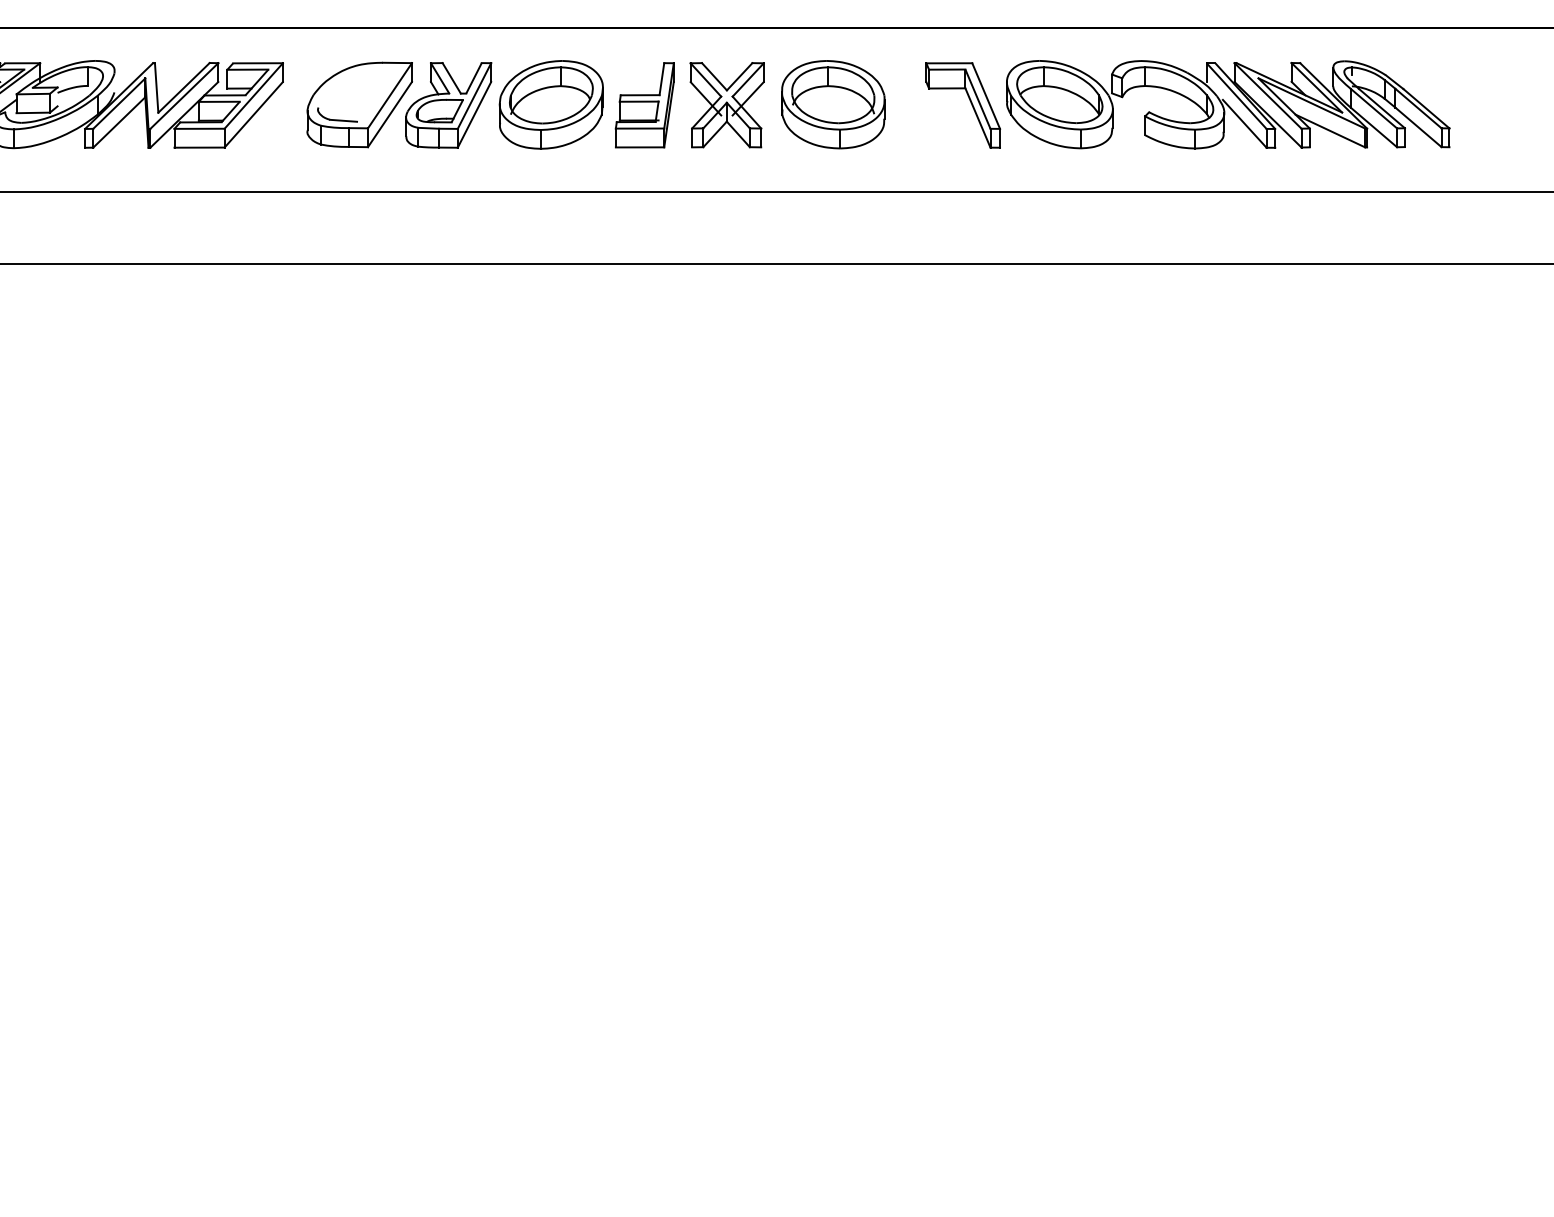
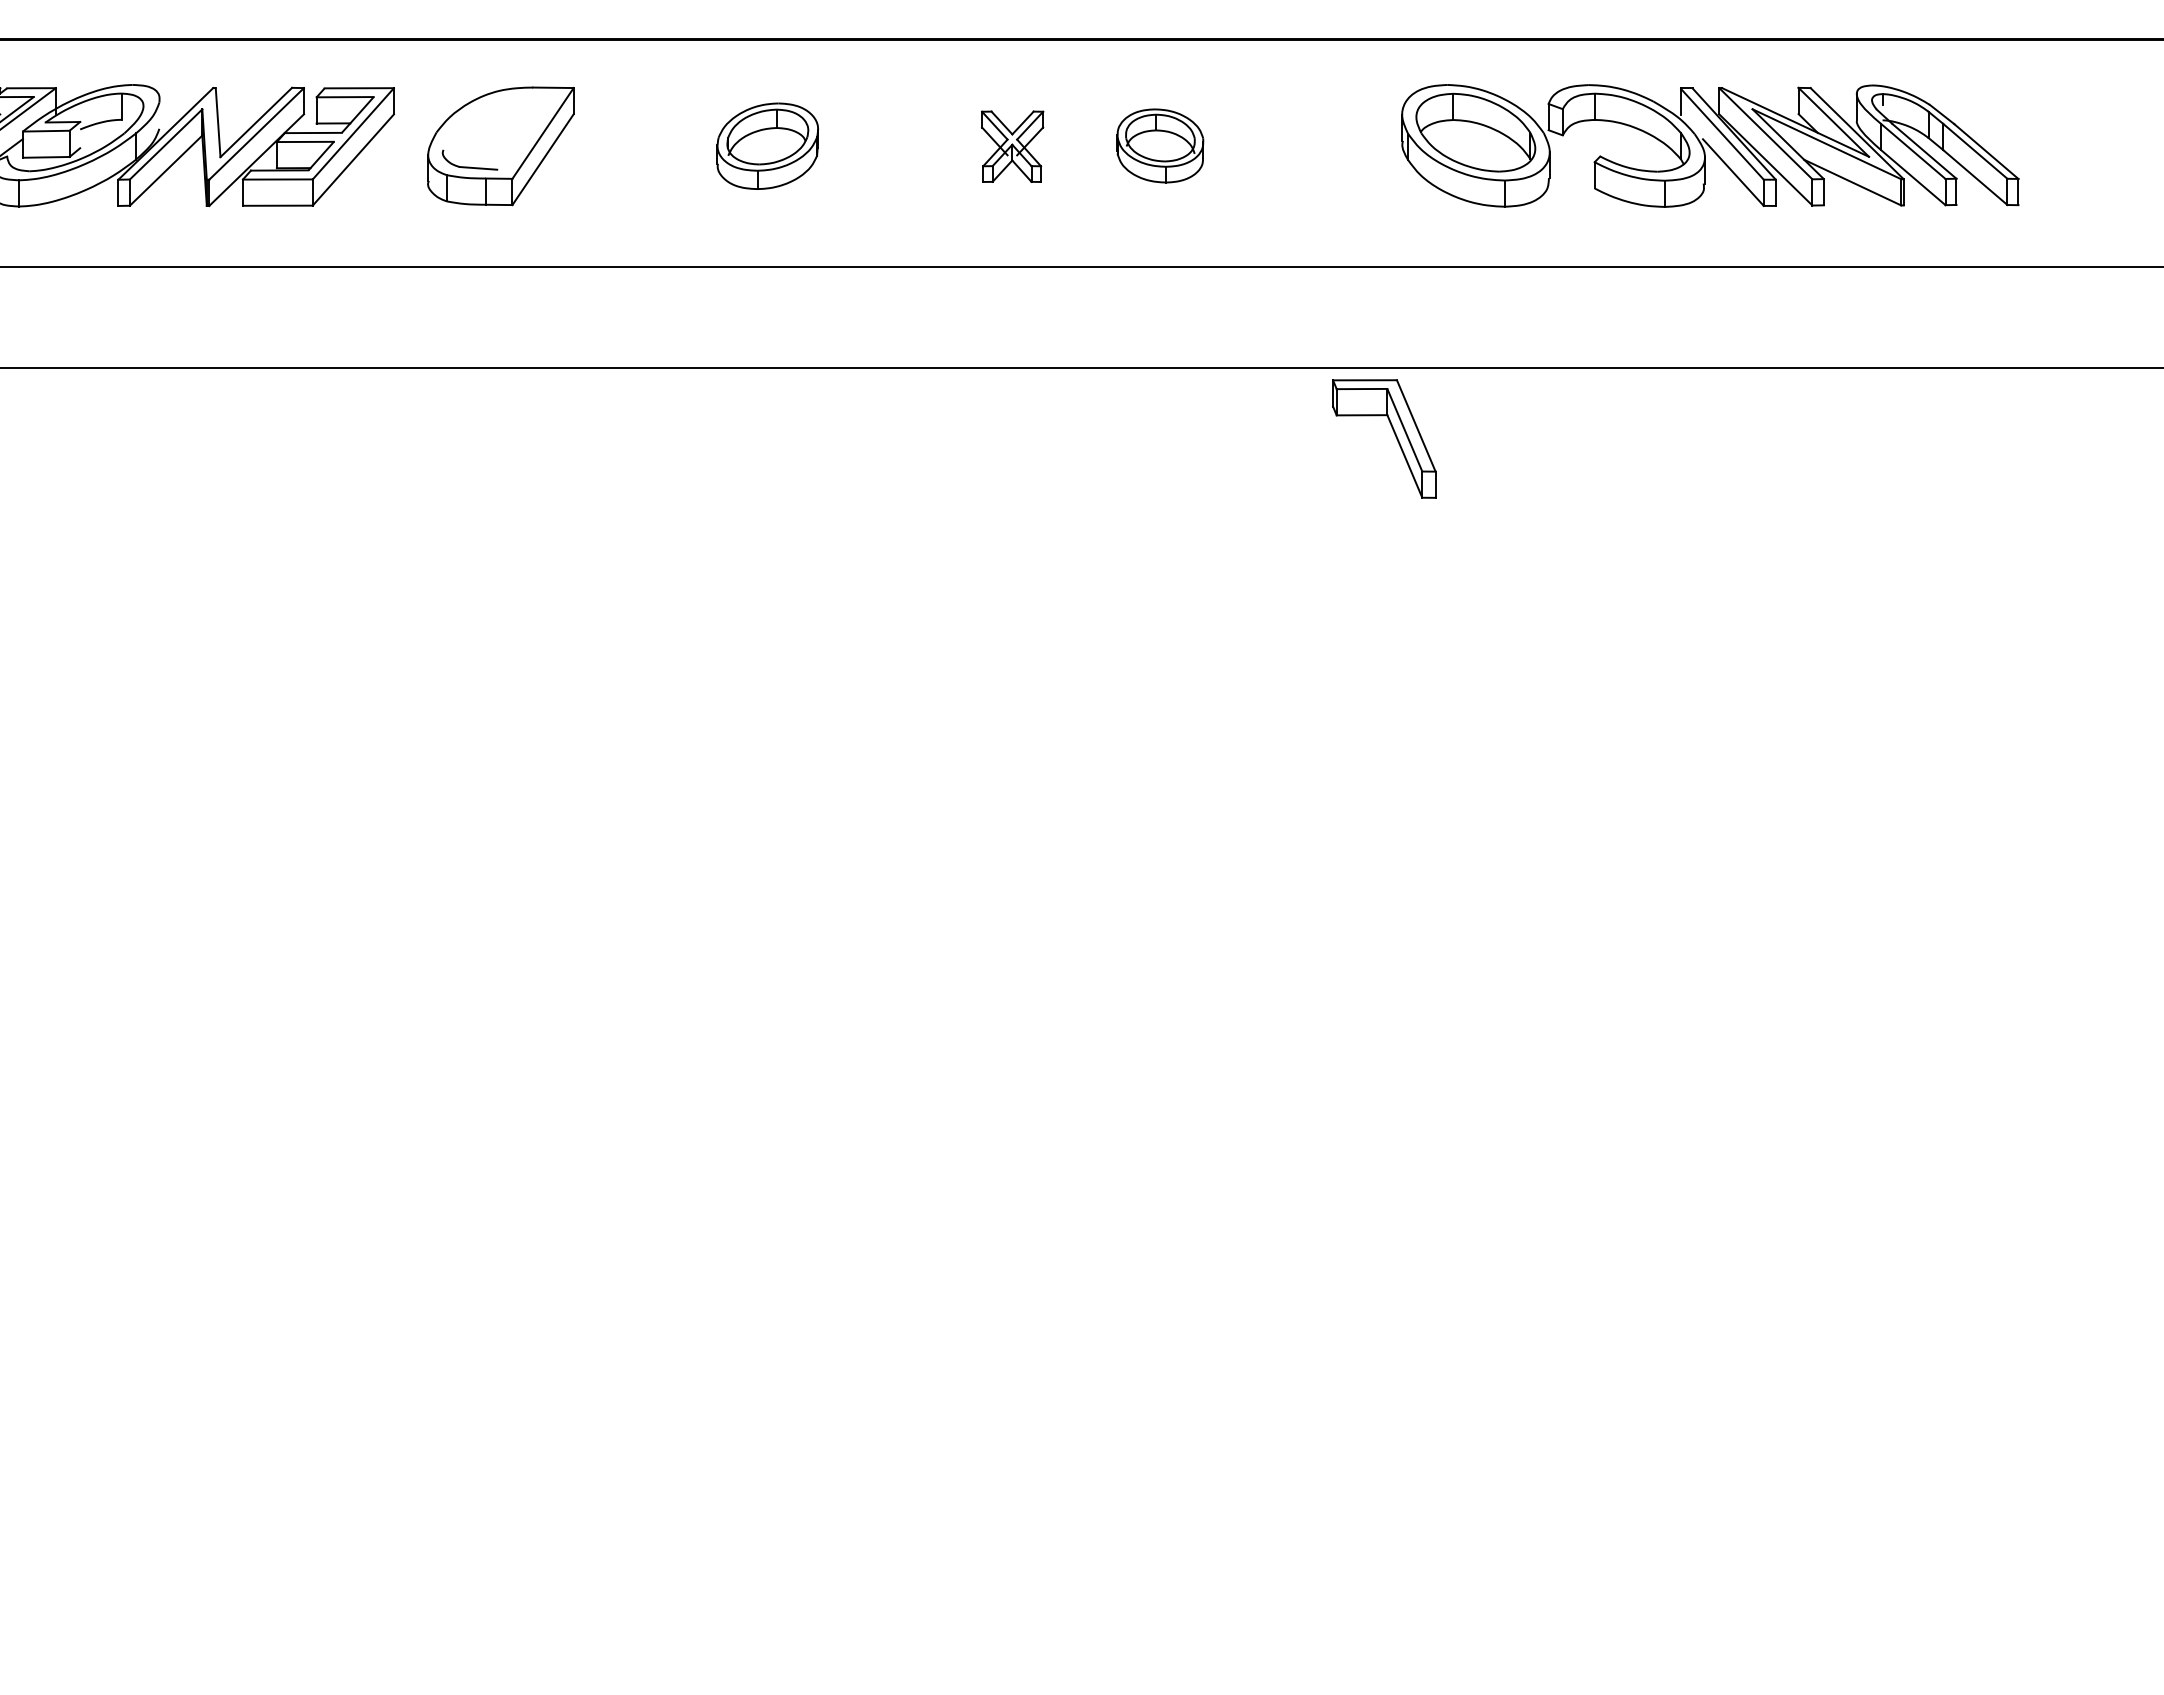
part: (970, 102) -> (1394, 434), moved
part: (833, 104) -> (1160, 145), size x0.6
part: (448, 105) -> (624, 146), removed
part: (551, 105) -> (767, 146), size x0.7
part: (644, 105) -> (897, 146), removed
part: (727, 105) -> (1012, 146), size x0.6

